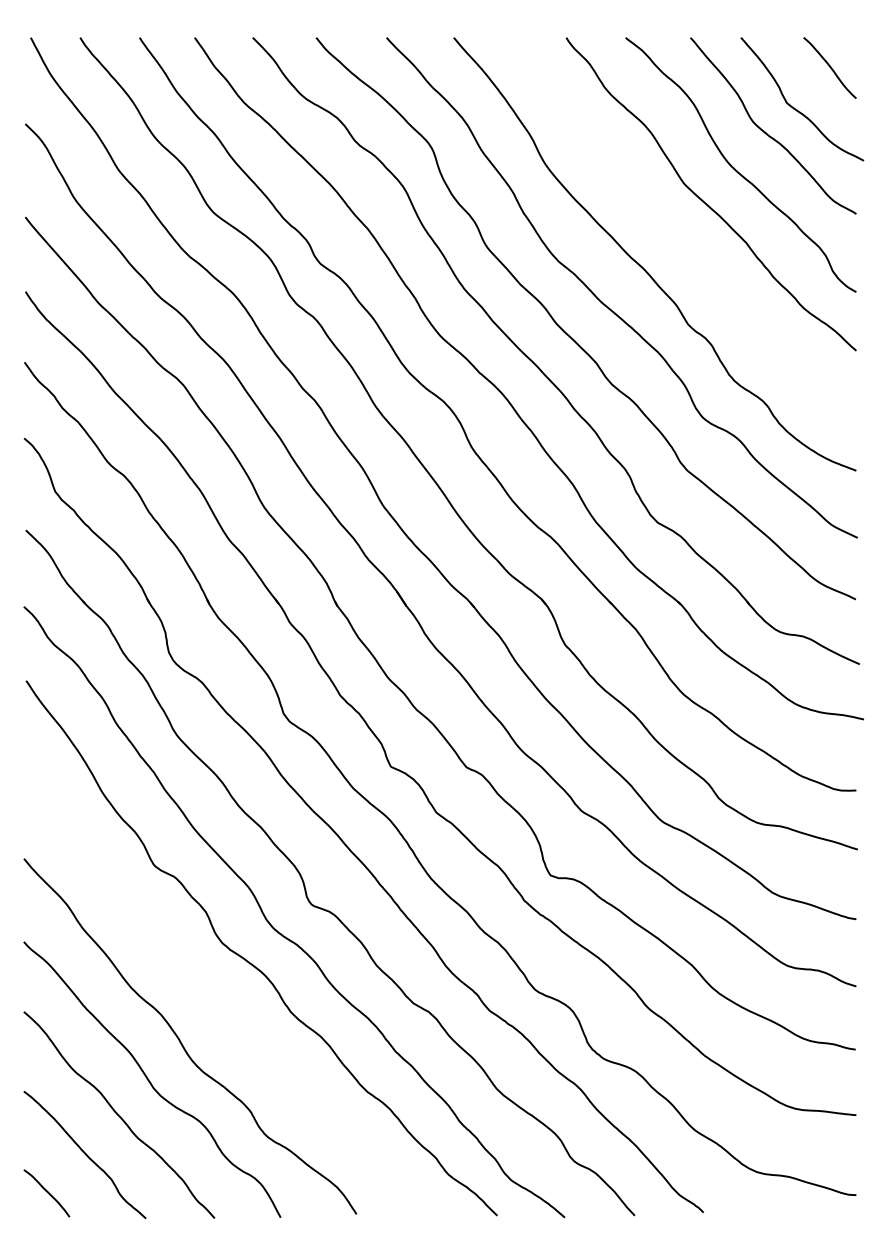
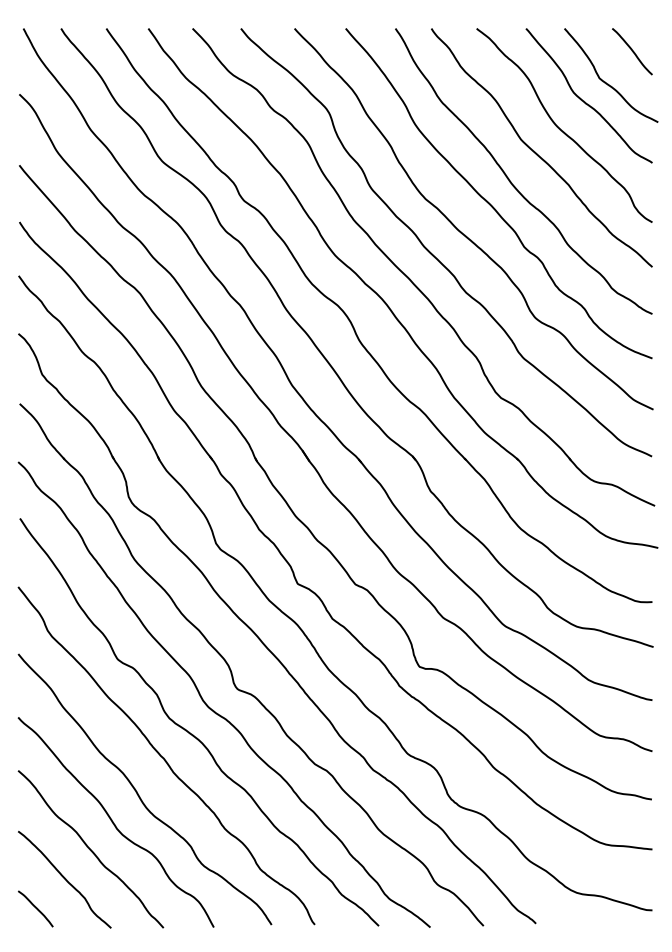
curve: (671, 238) -> (511, 181), added
curve: (215, 994) -> (164, 757), added

